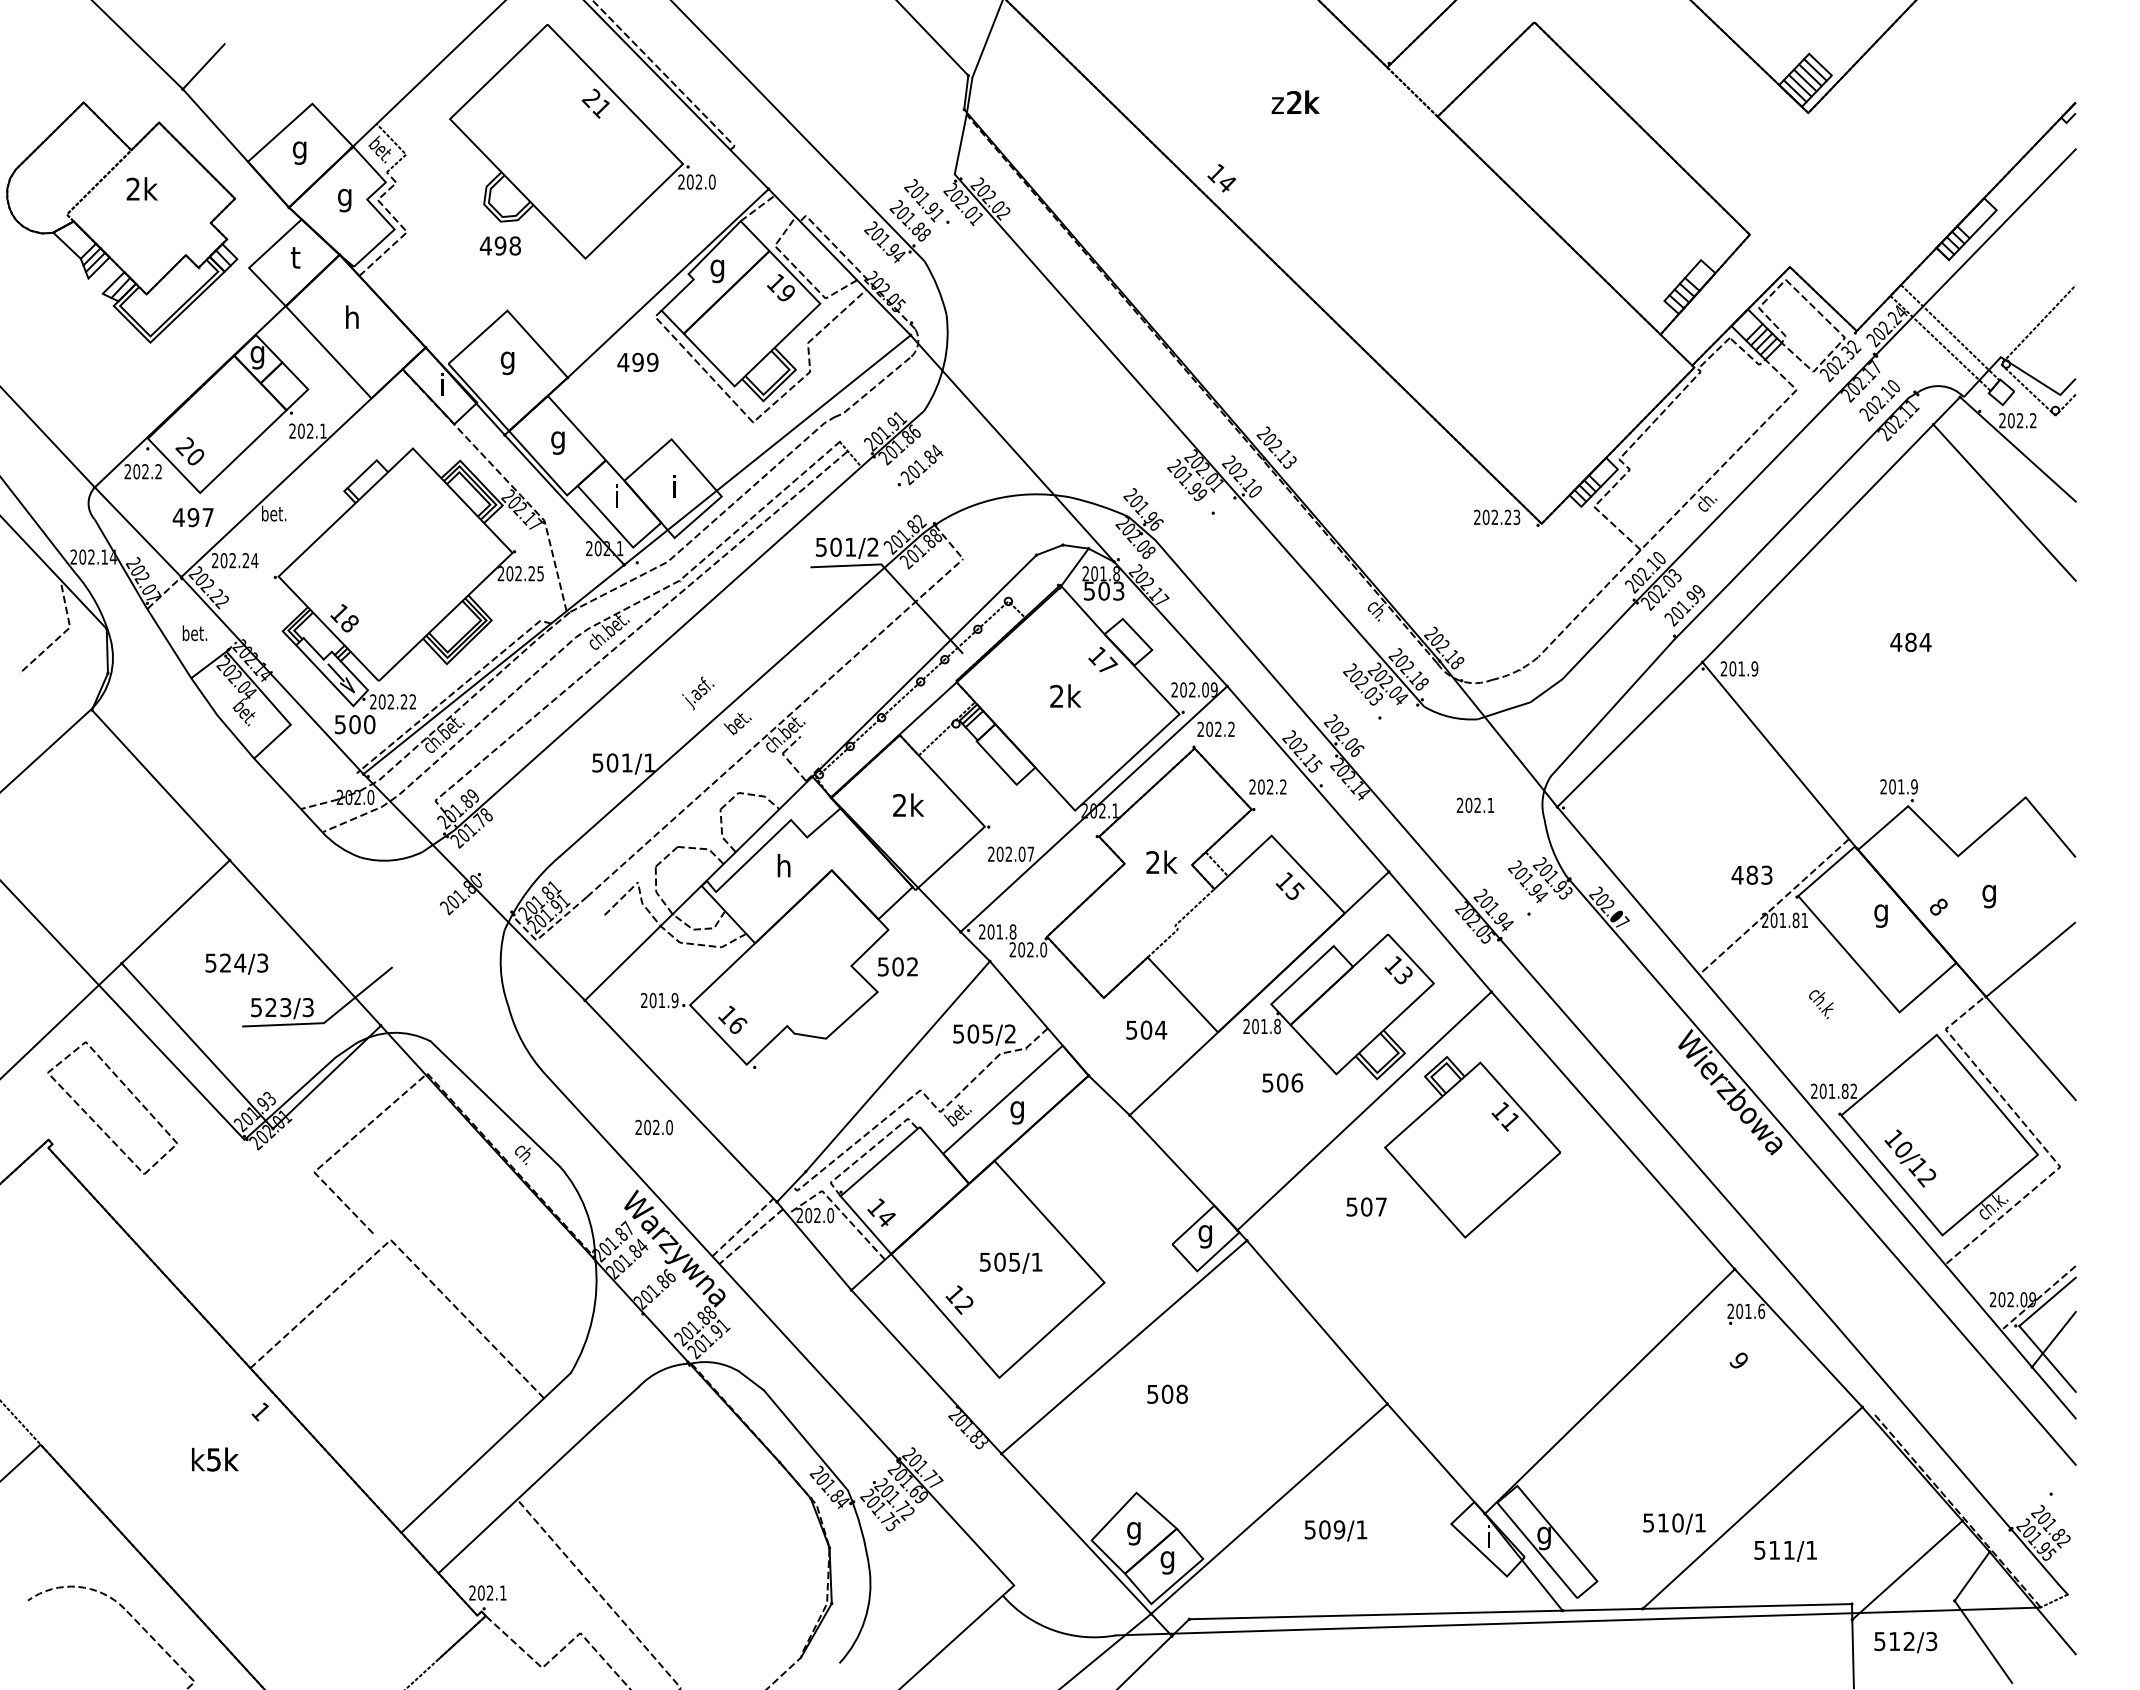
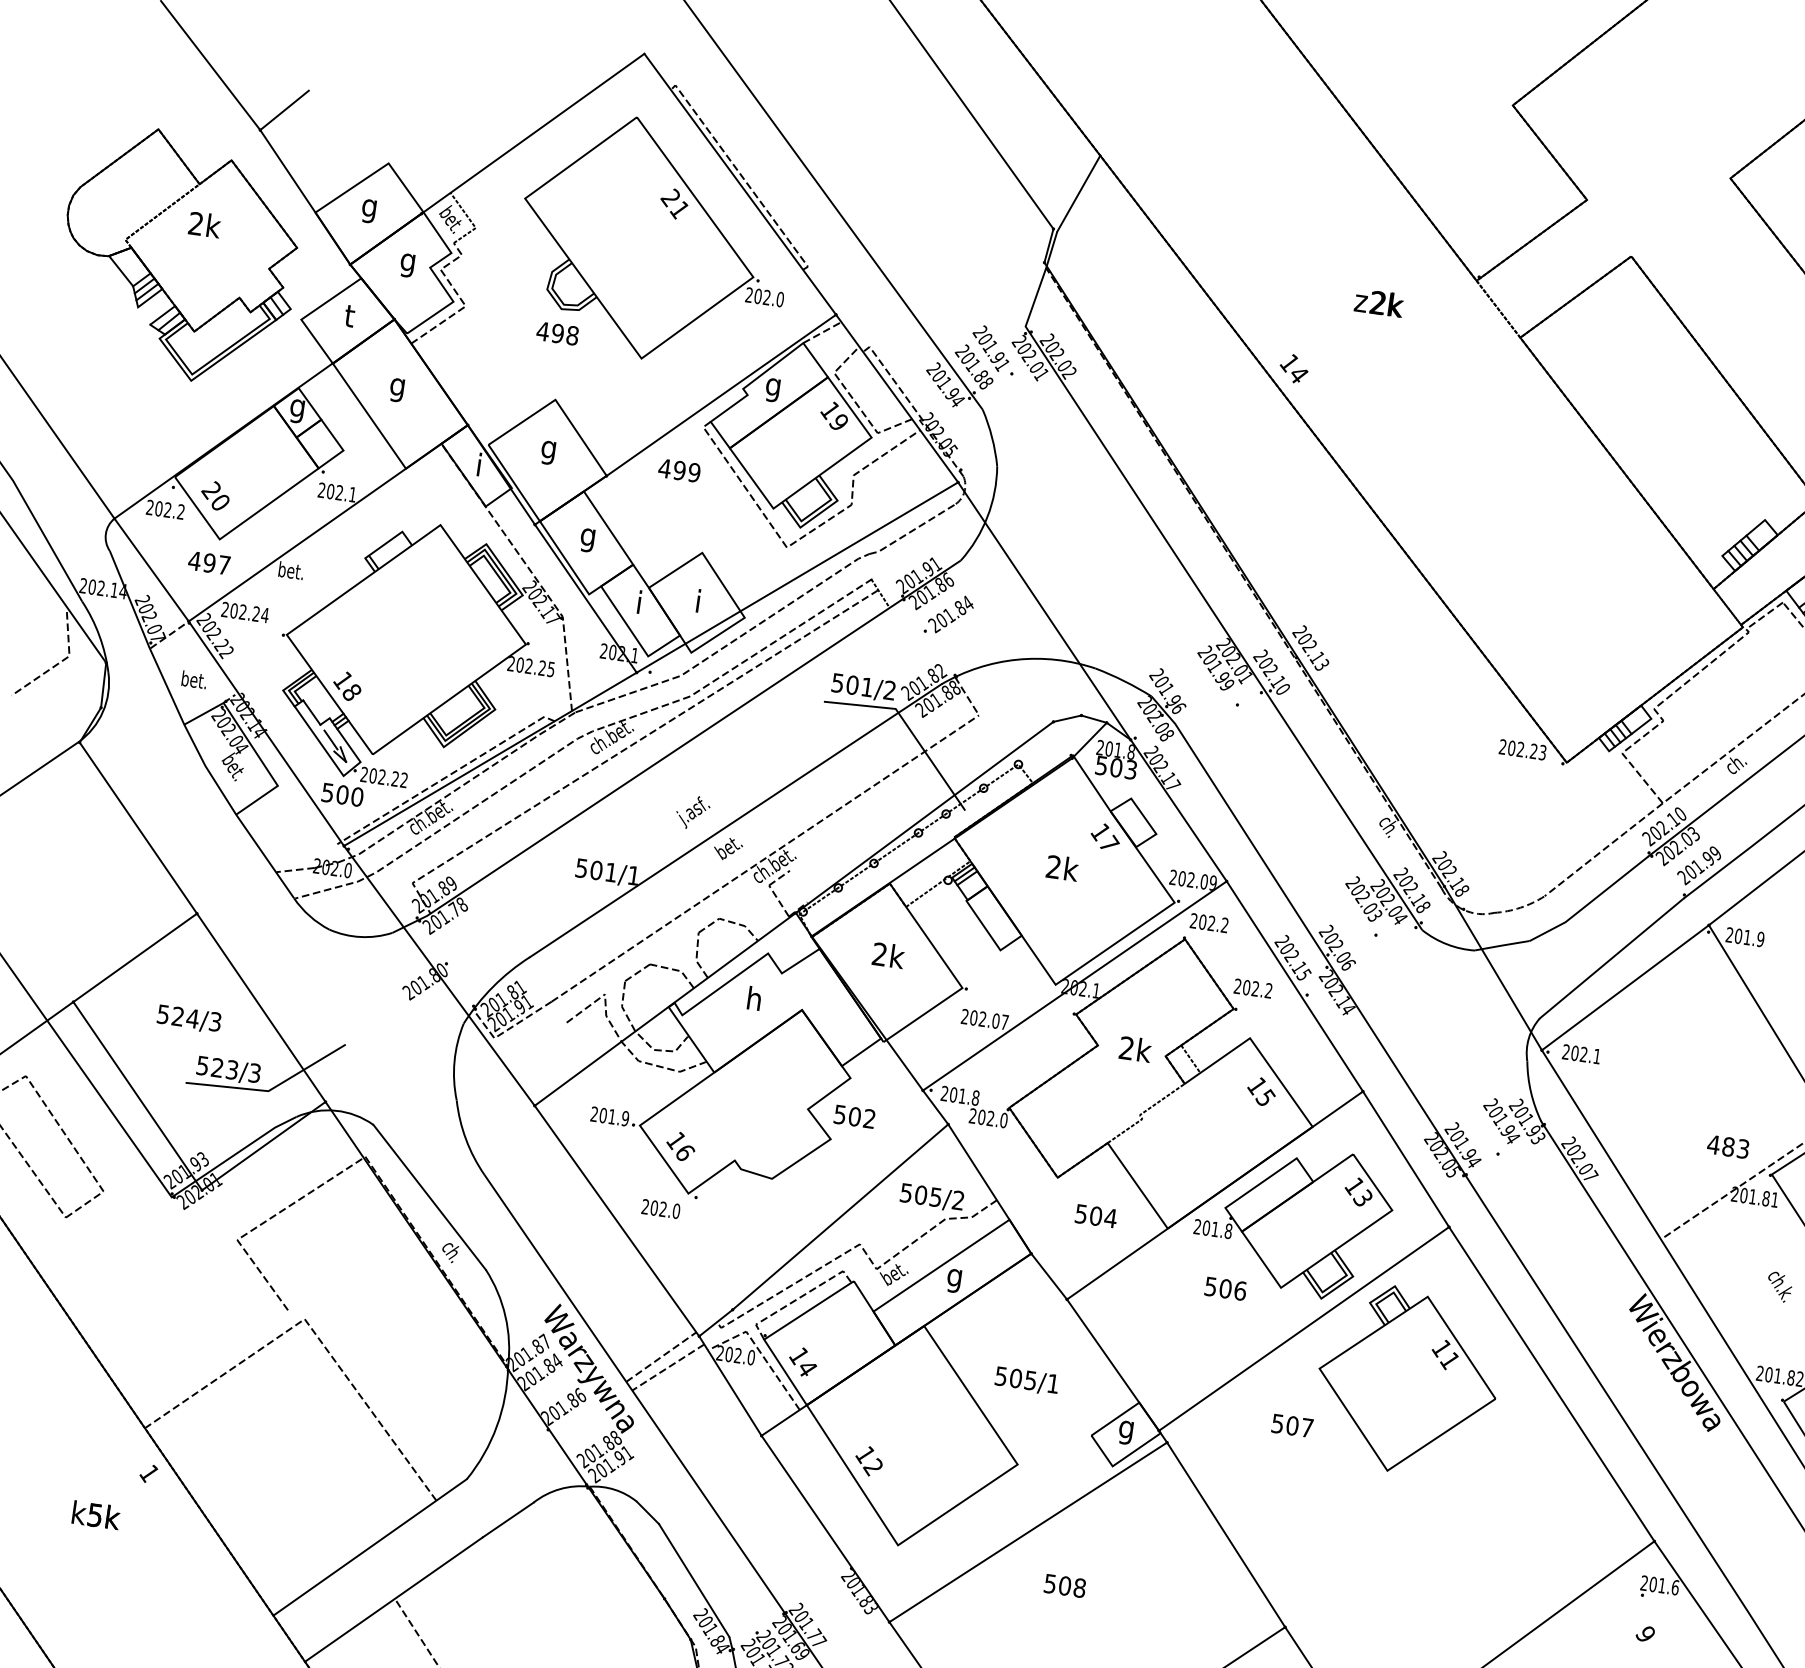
text: (351, 320) -> (396, 387), h -> g
text: (1474, 805) -> (1580, 1054), moved
text: (653, 1127) -> (660, 1208), moved
text: (1011, 1262) -> (1027, 1380), moved

